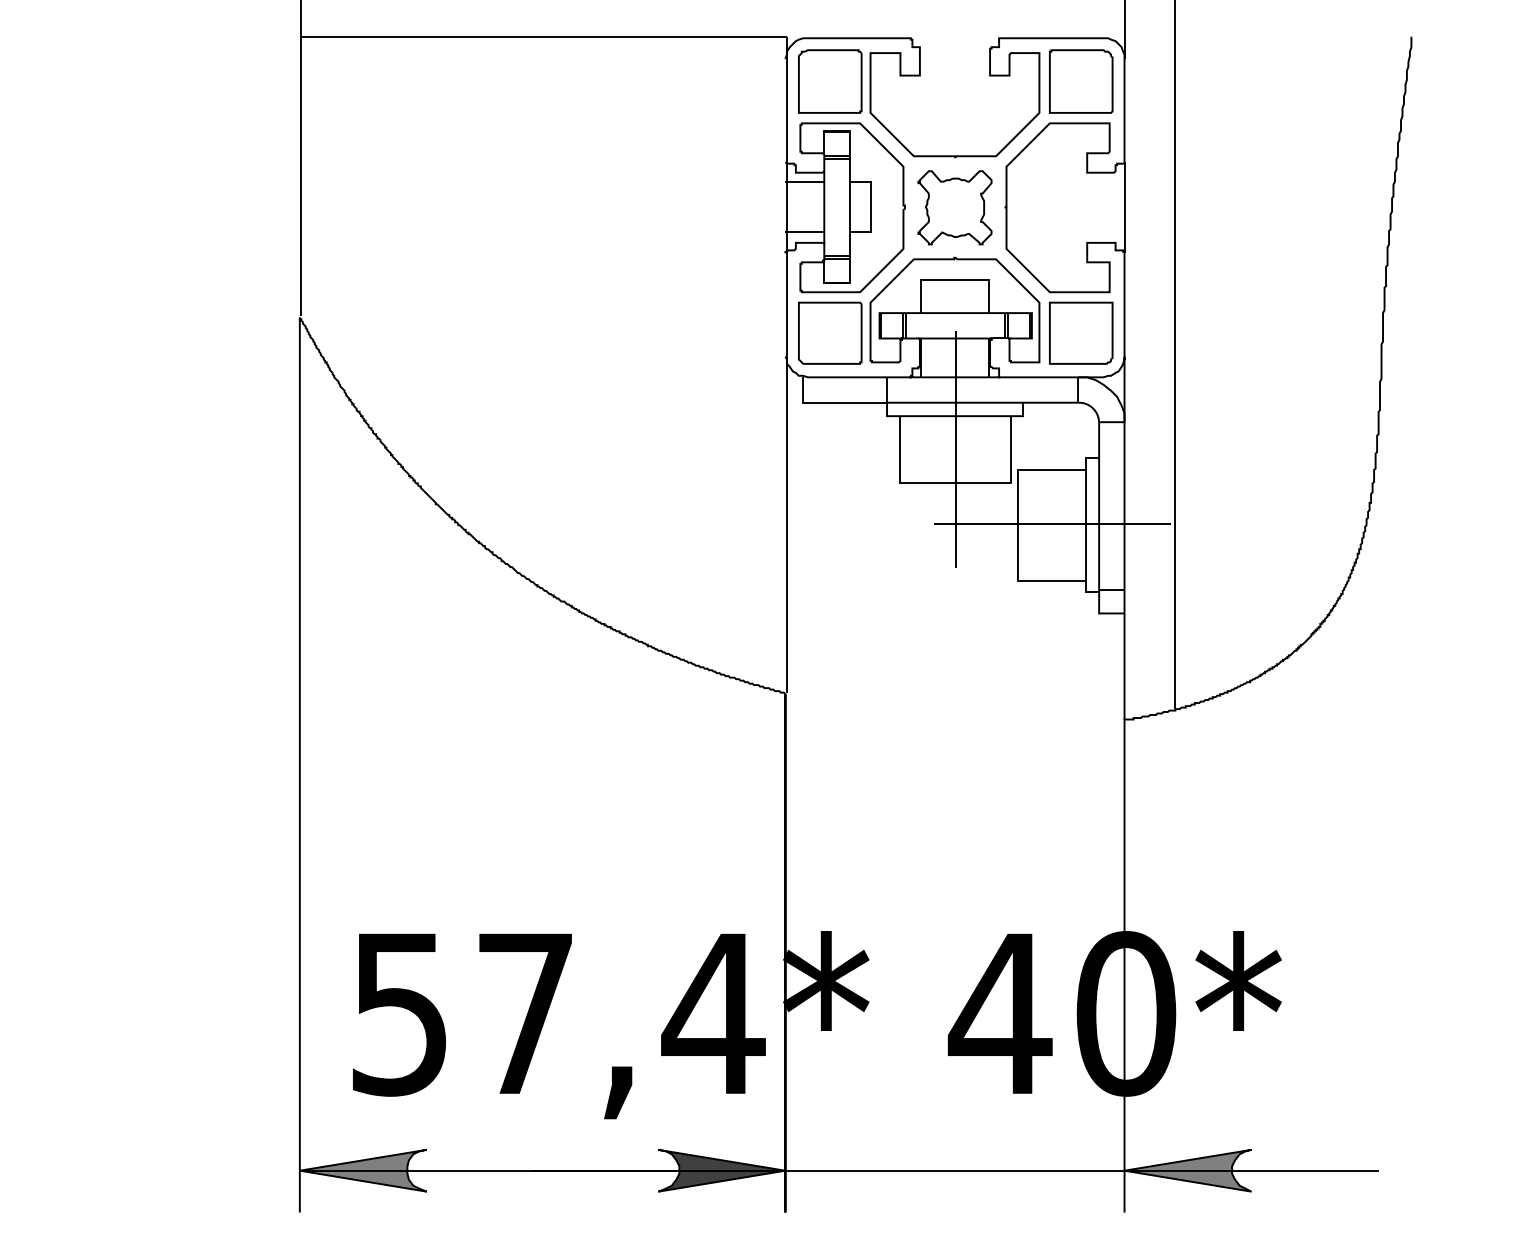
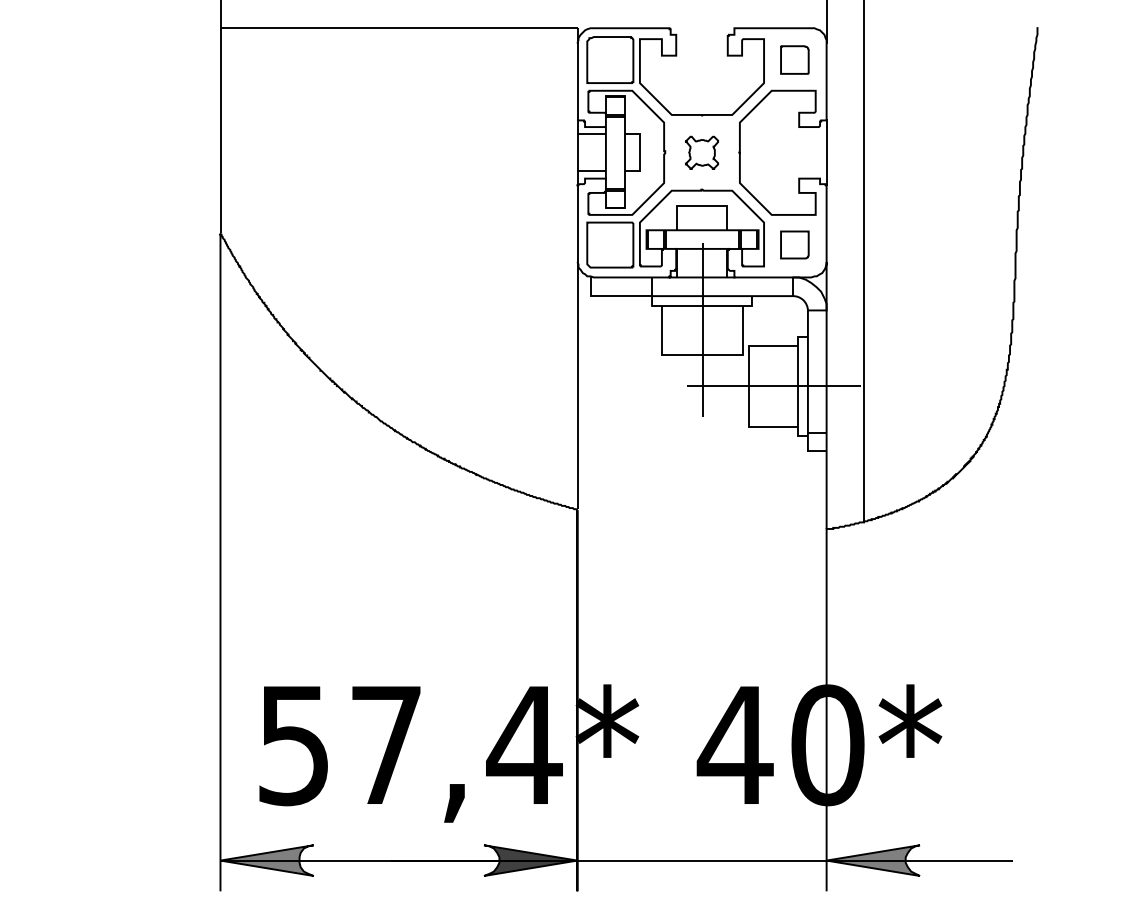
part: (1081, 81) -> (794, 60), size x0.6
part: (954, 207) -> (701, 152), size x0.6
part: (1081, 332) -> (794, 244), size x0.6

